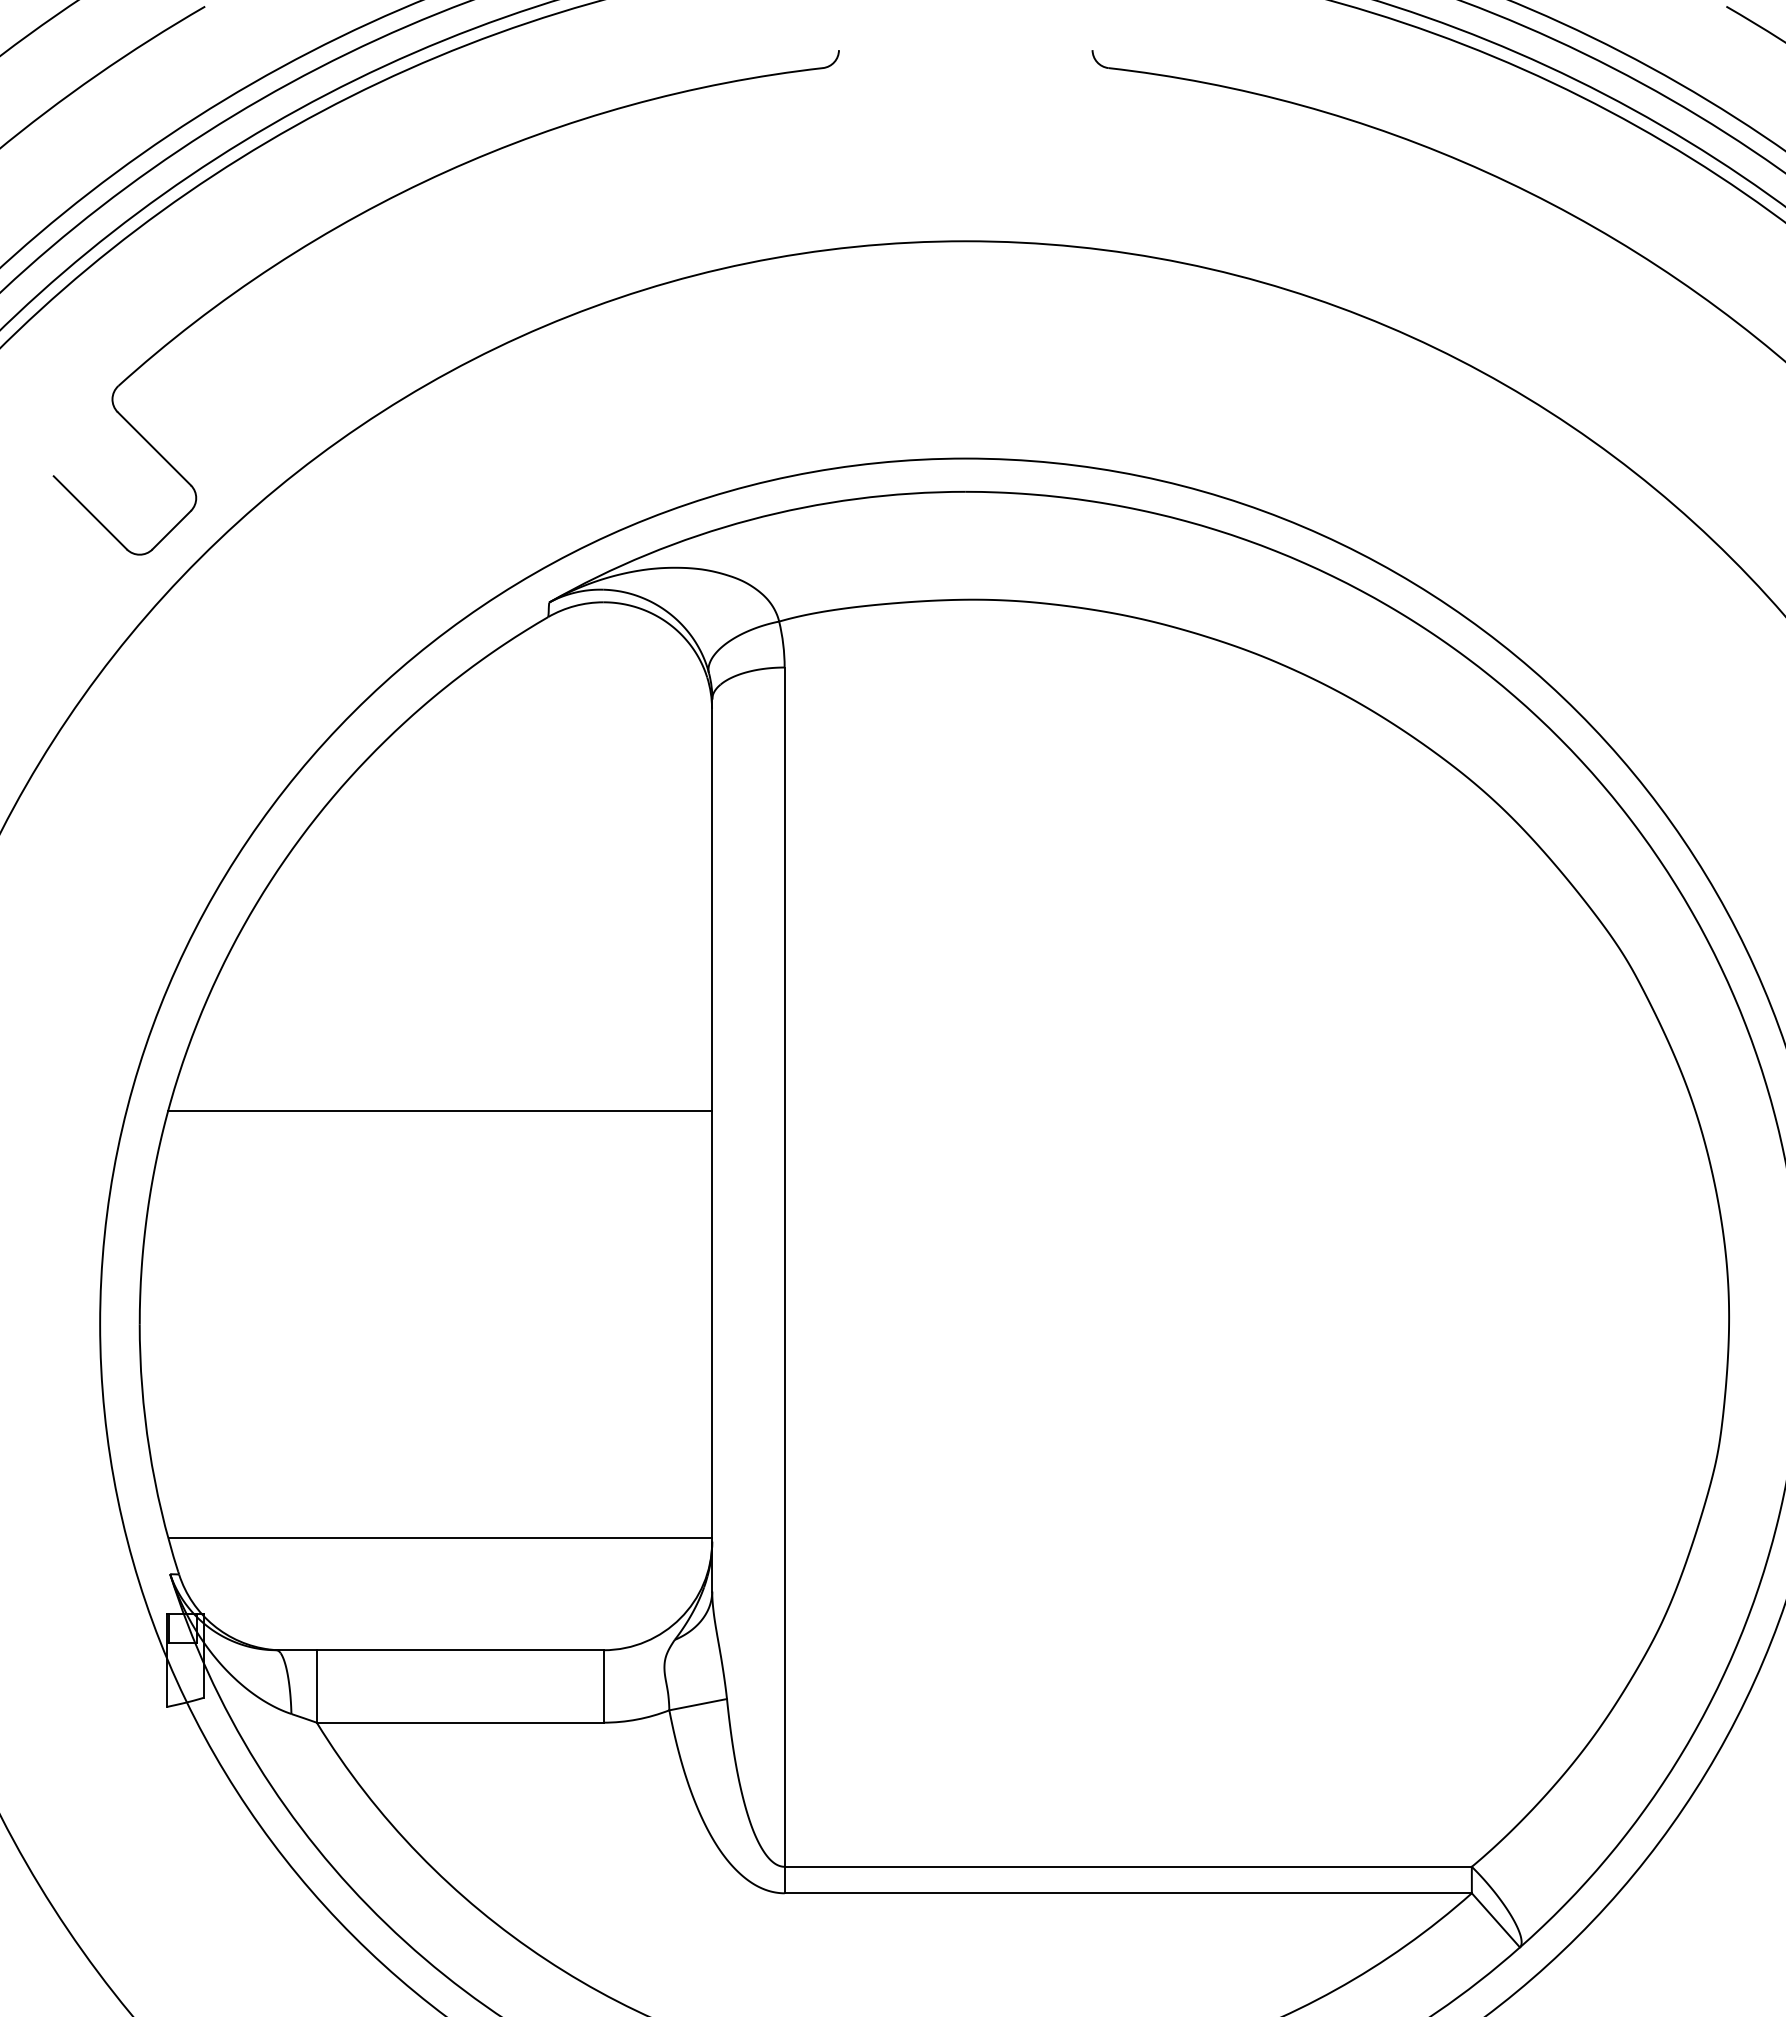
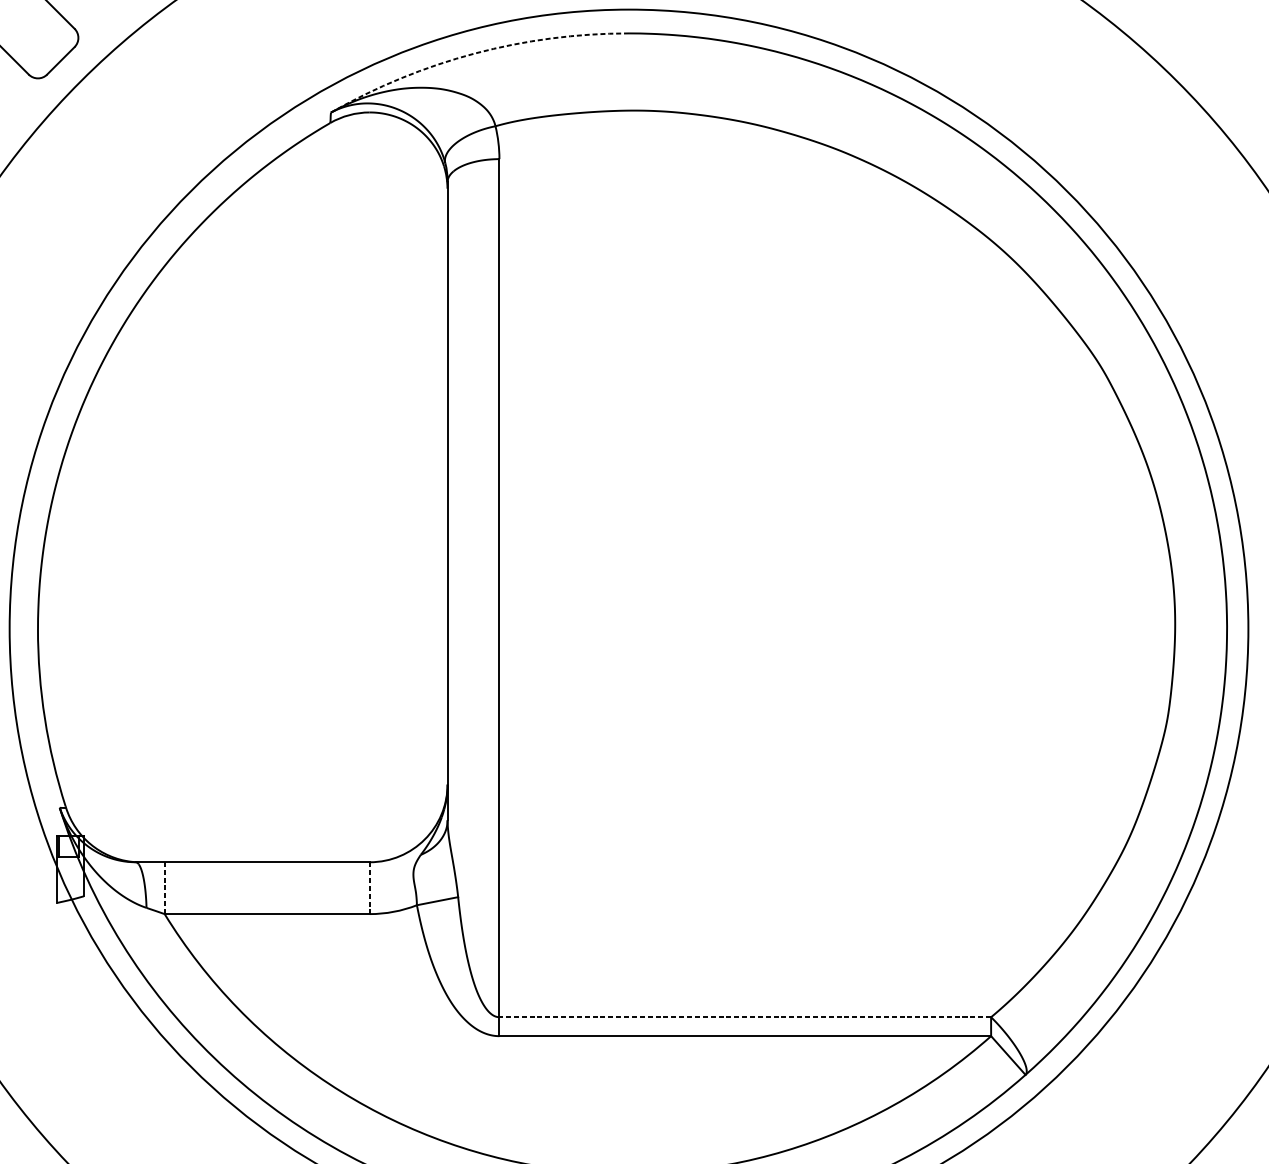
arc: (750, 519) -> (474, 53), solid -> dashed
line: (440, 1110) -> (253, 476), removed
line: (440, 1537) -> (253, 781), removed
line: (316, 1685) -> (164, 887), solid -> dashed
line: (603, 1686) -> (369, 888), solid -> dashed
line: (1128, 1866) -> (745, 1016), solid -> dashed

